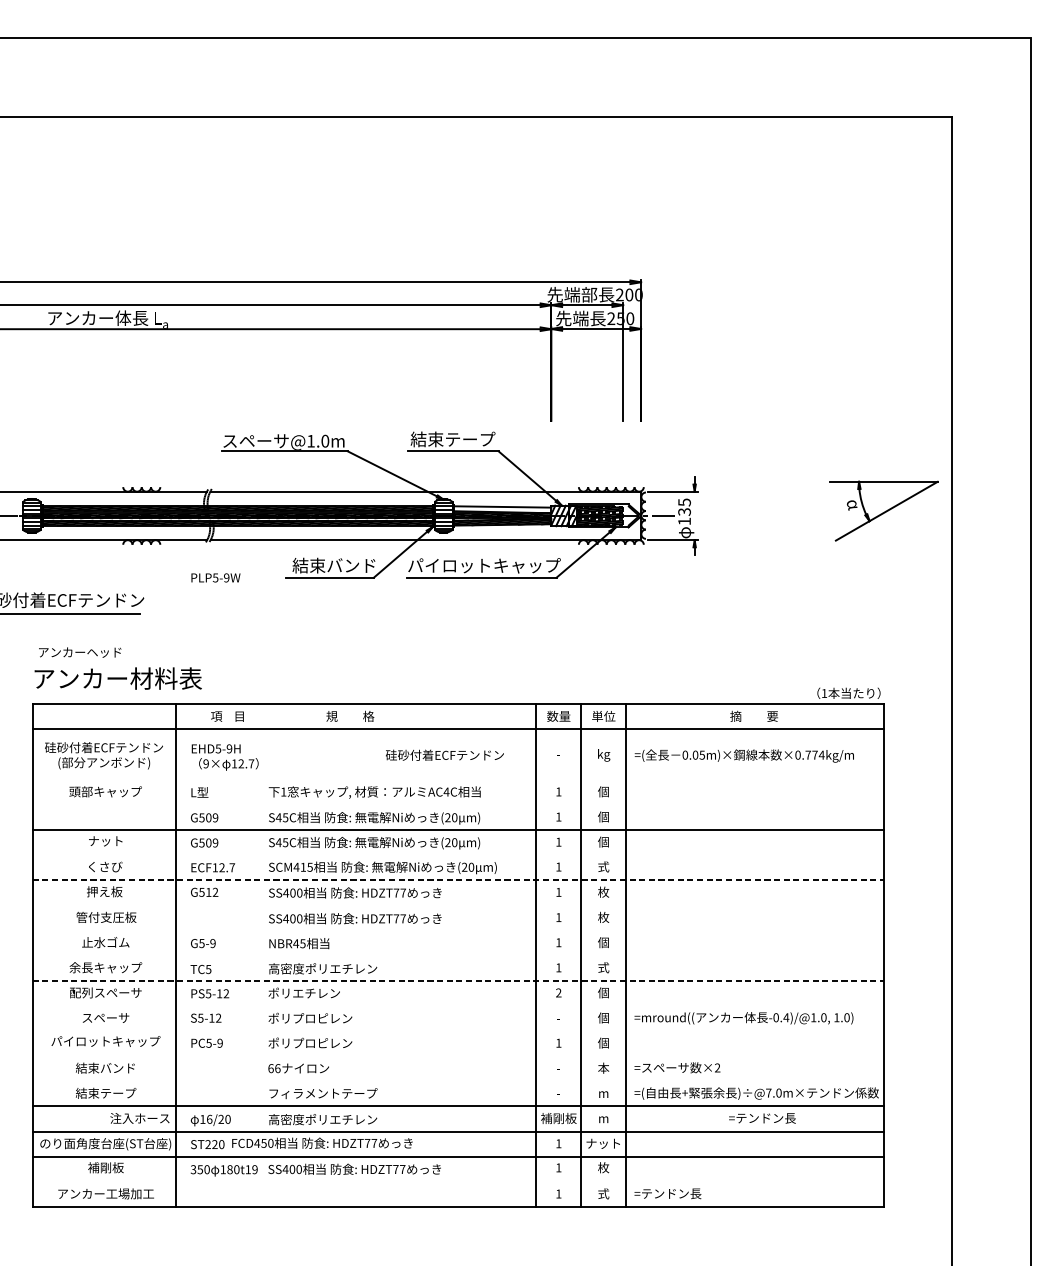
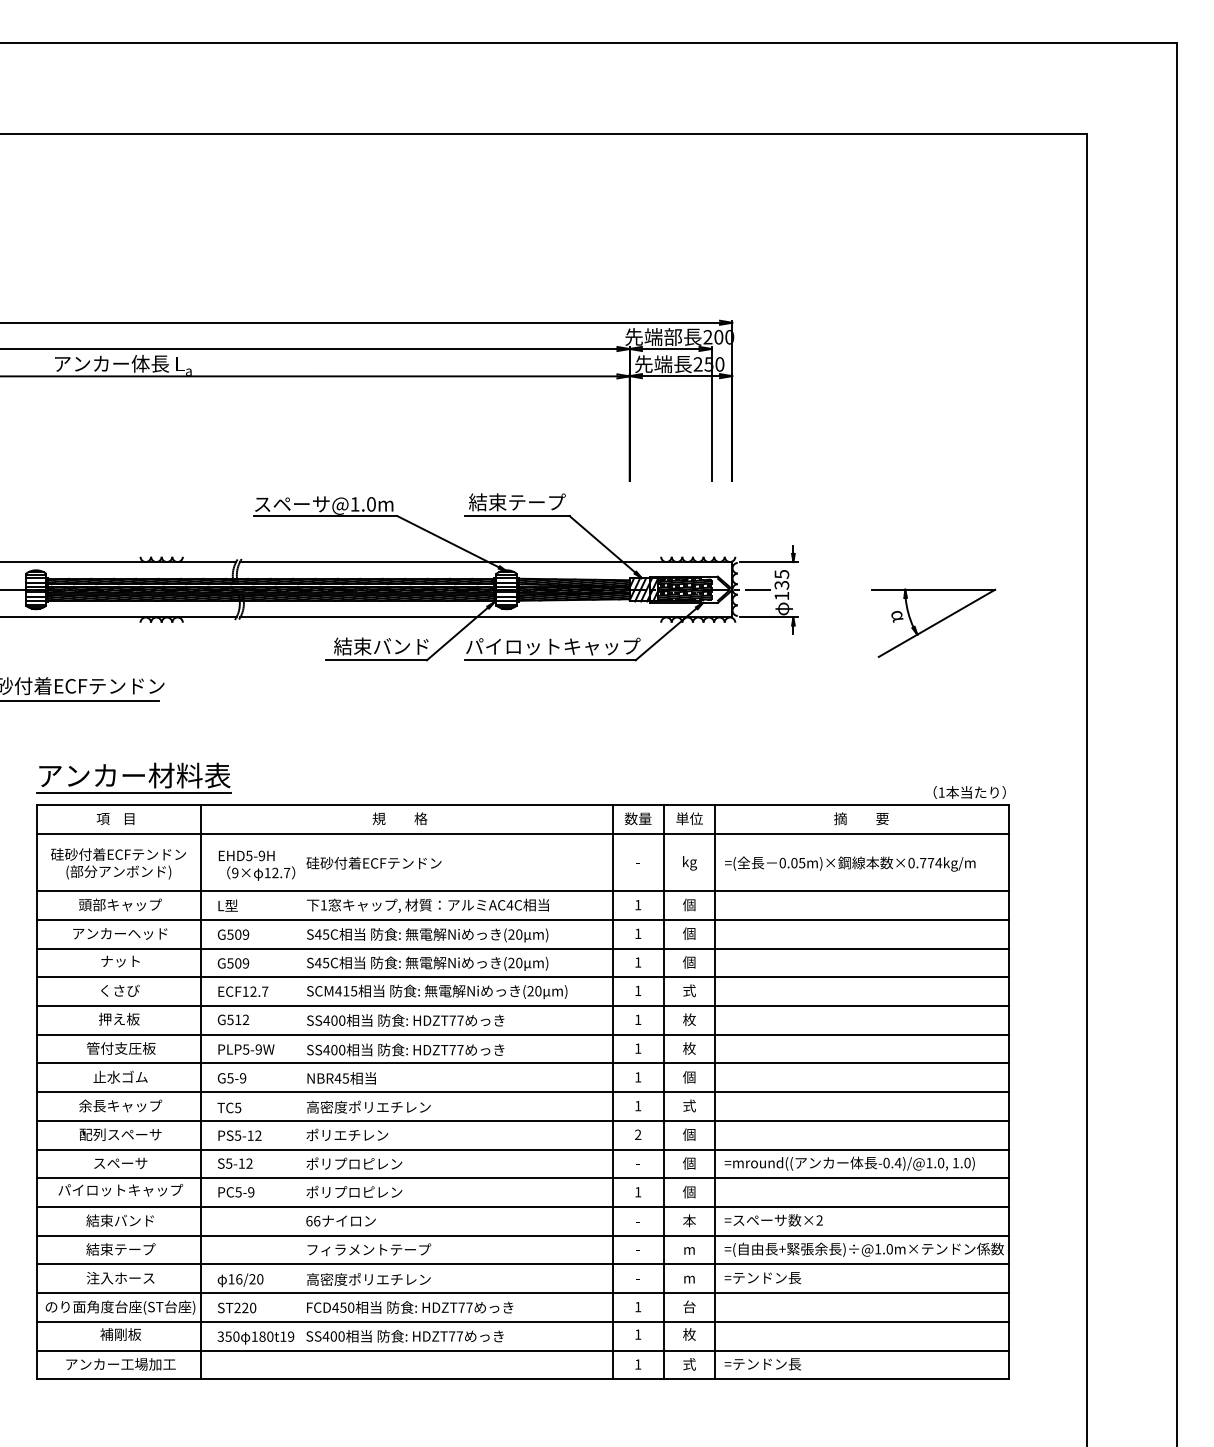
hatch: (502, 509) -> (573, 582), added
part: (883, 510) -> (933, 622), moved
text: (215, 577) -> (246, 1049), moved
text: (80, 652) -> (120, 933), moved
line: (117, 693) -> (134, 792), added
text: (227, 717) -> (115, 819), moved
text: (444, 754) -> (373, 862), moved
line: (458, 780) -> (523, 891), added
line: (458, 804) -> (523, 919), added
line: (458, 855) -> (523, 977), added
line: (458, 879) -> (523, 1005), dashed -> solid
line: (458, 905) -> (523, 1034), added
line: (458, 930) -> (523, 1063), added
line: (458, 955) -> (523, 1092), added
line: (458, 980) -> (523, 1120), dashed -> solid
line: (458, 1005) -> (523, 1149), added
line: (458, 1031) -> (523, 1178), added
line: (458, 1055) -> (523, 1206), added
line: (458, 1081) -> (523, 1235), added
text: (769, 1093) -> (878, 1249), )÷@7.0m× -> )÷@1.0m×
text: (558, 1117) -> (637, 1277), 補剛板 -> -
text: (139, 1118) -> (120, 1278), moved
text: (762, 1118) -> (762, 1278), moved
text: (322, 1143) -> (410, 1307), moved
text: (603, 1143) -> (689, 1306), ナット -> 台
line: (458, 1181) -> (523, 1350), added

